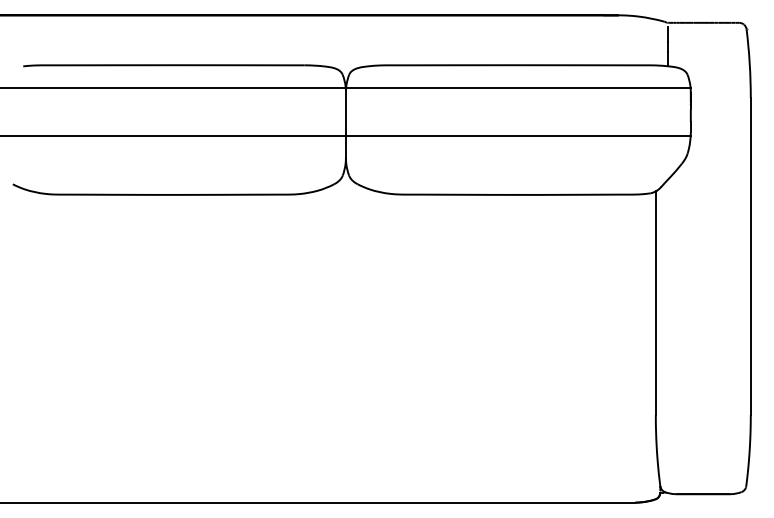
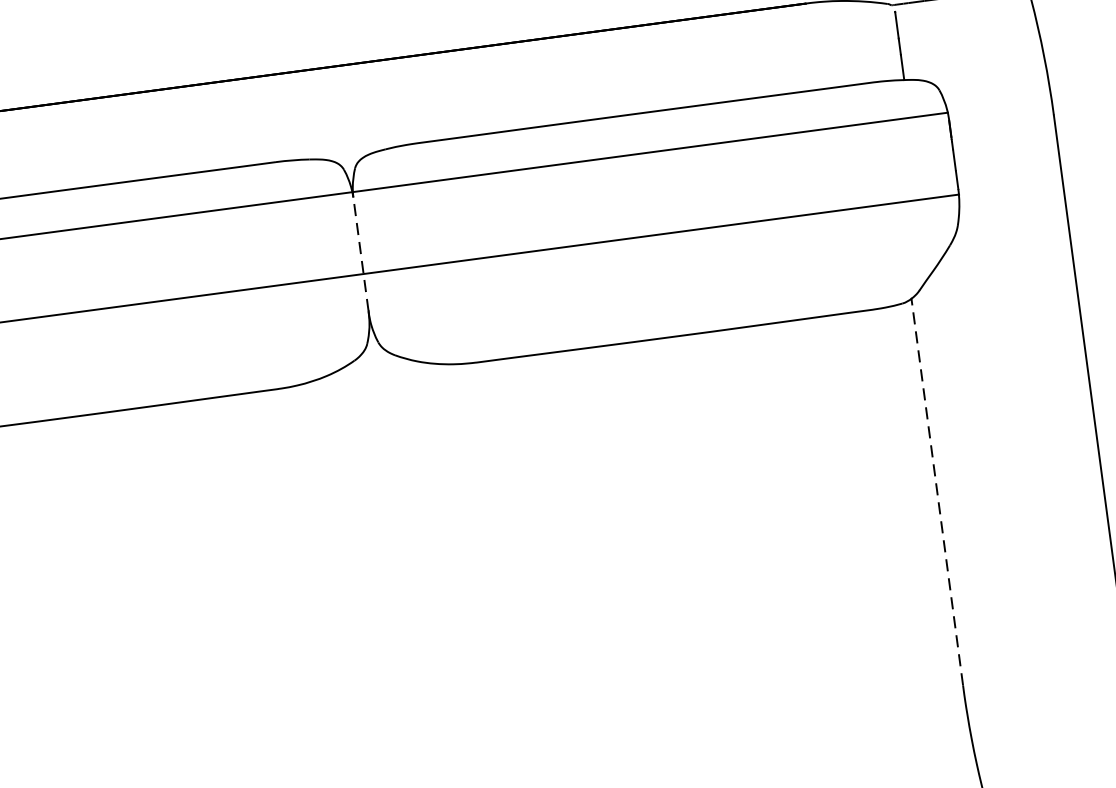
line: (345, 124) -> (360, 254), solid -> dashed
line: (655, 303) -> (936, 492), solid -> dashed

